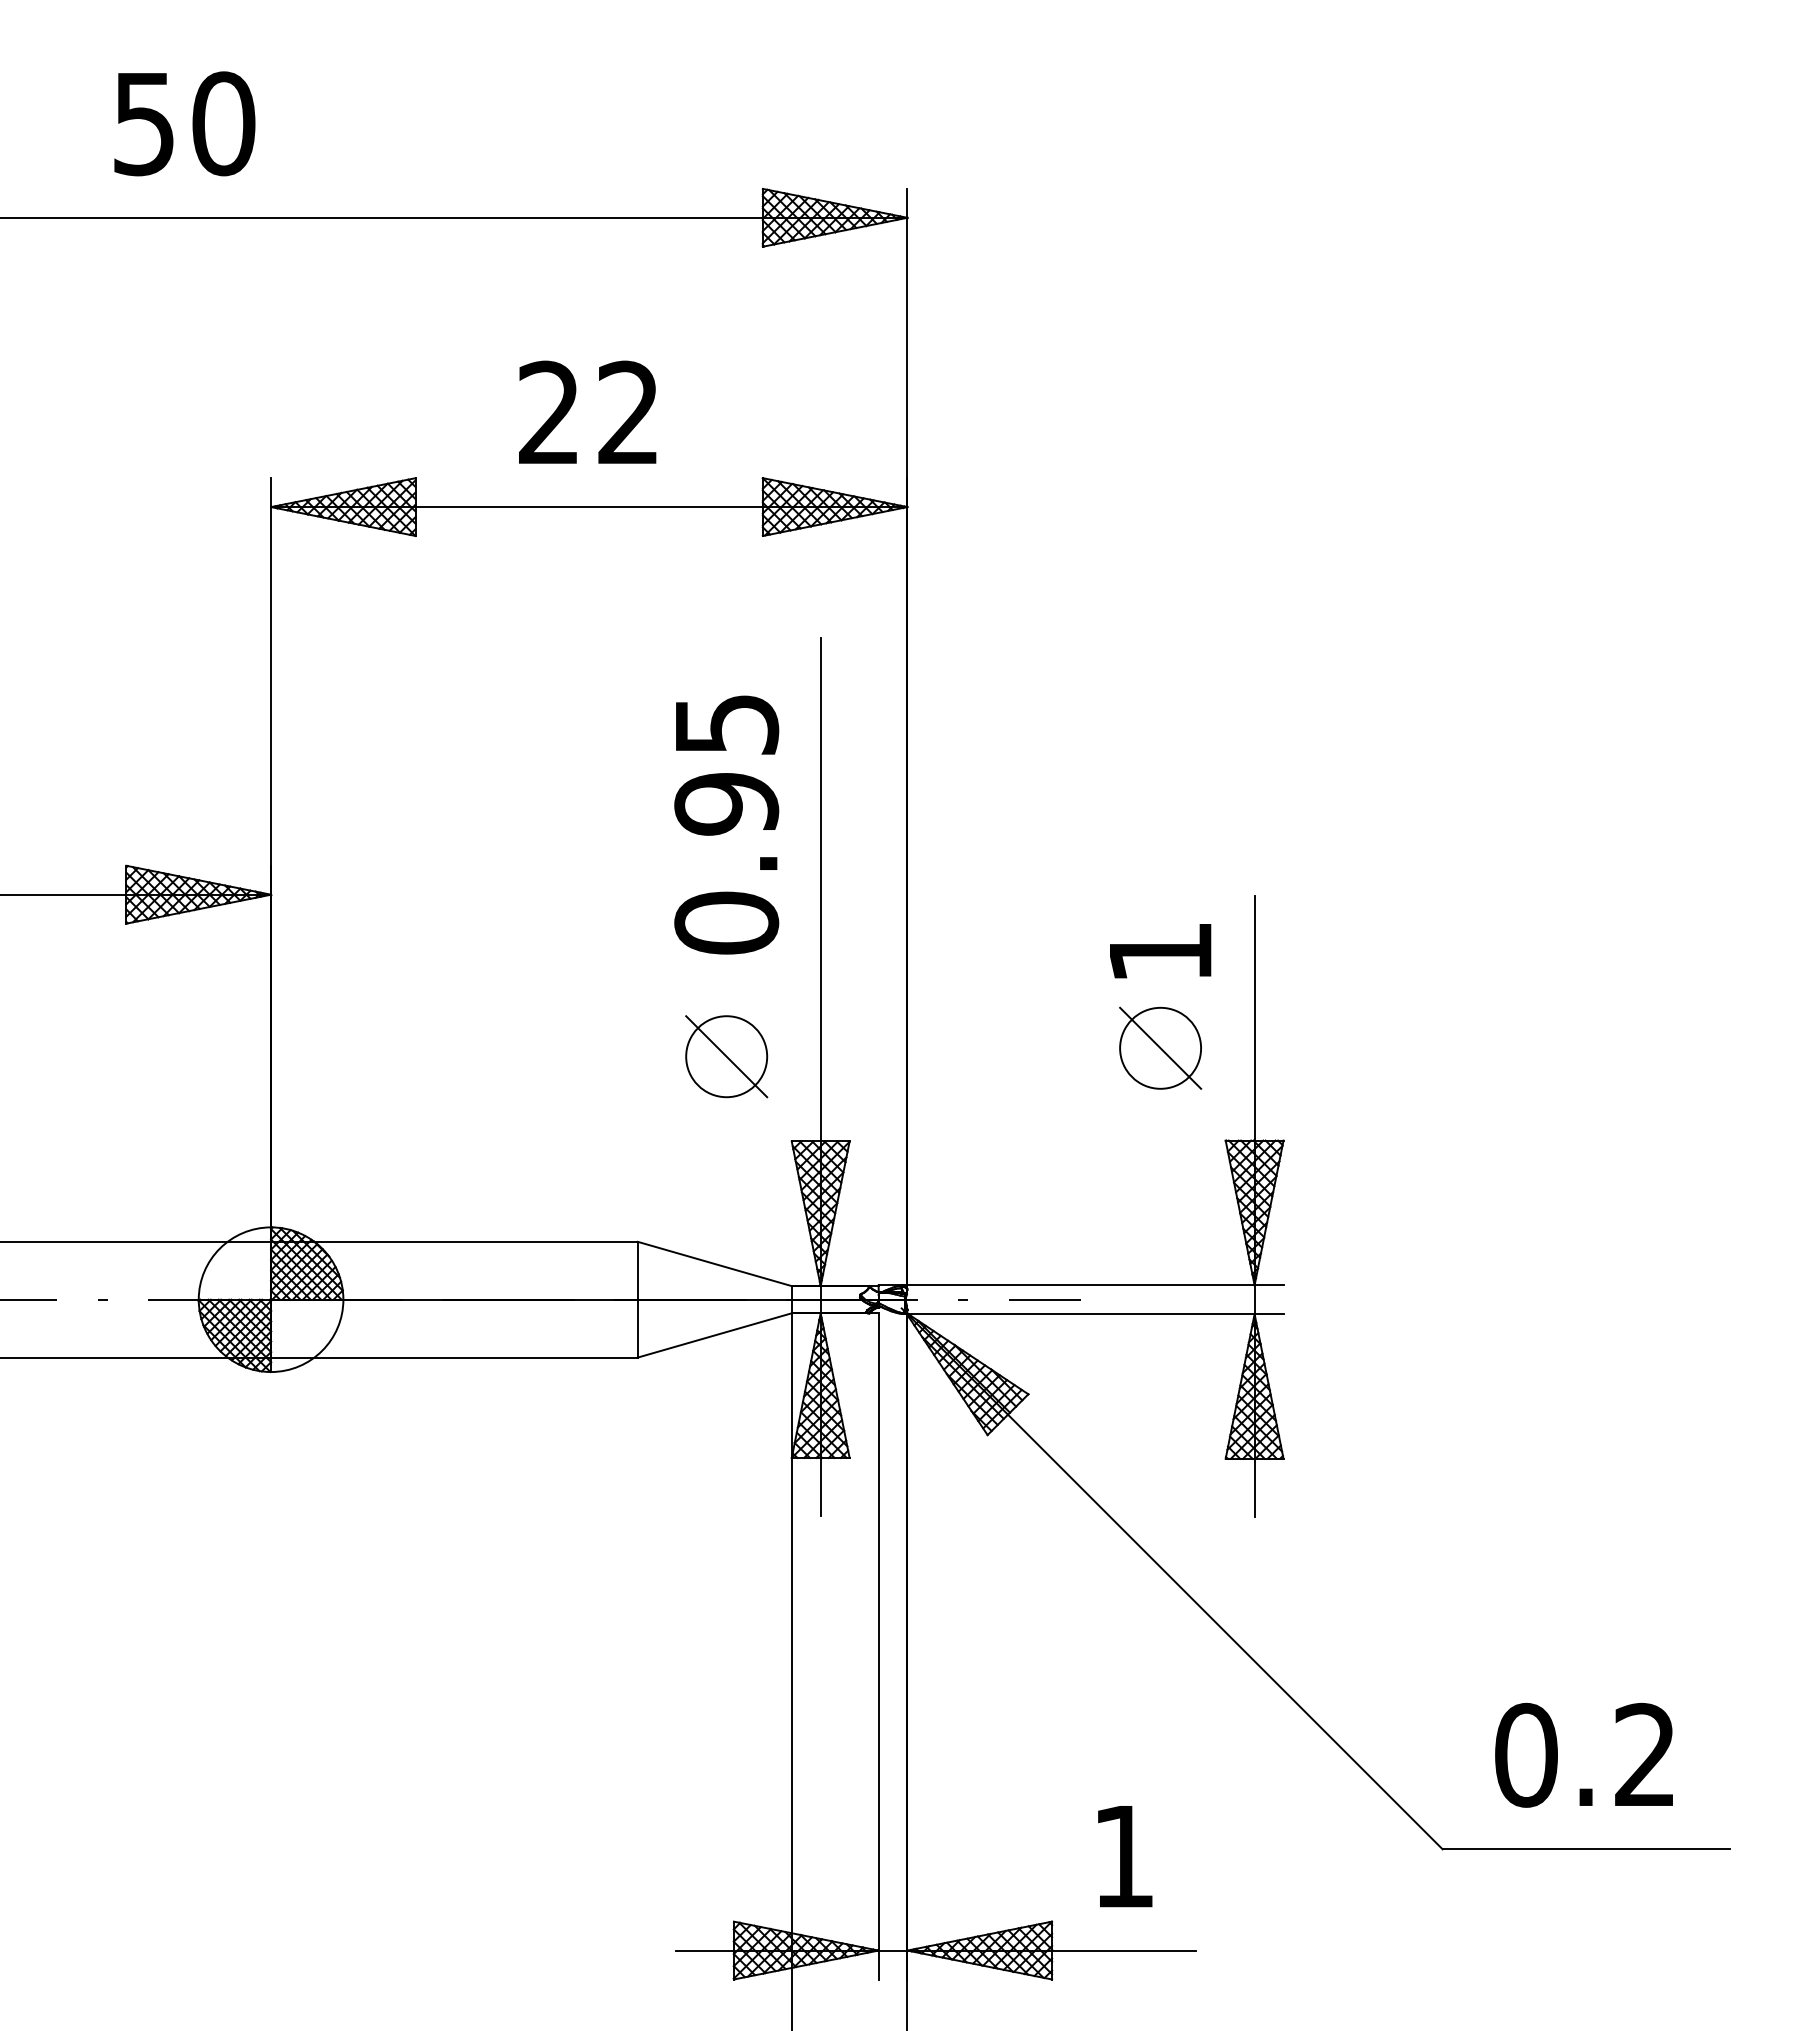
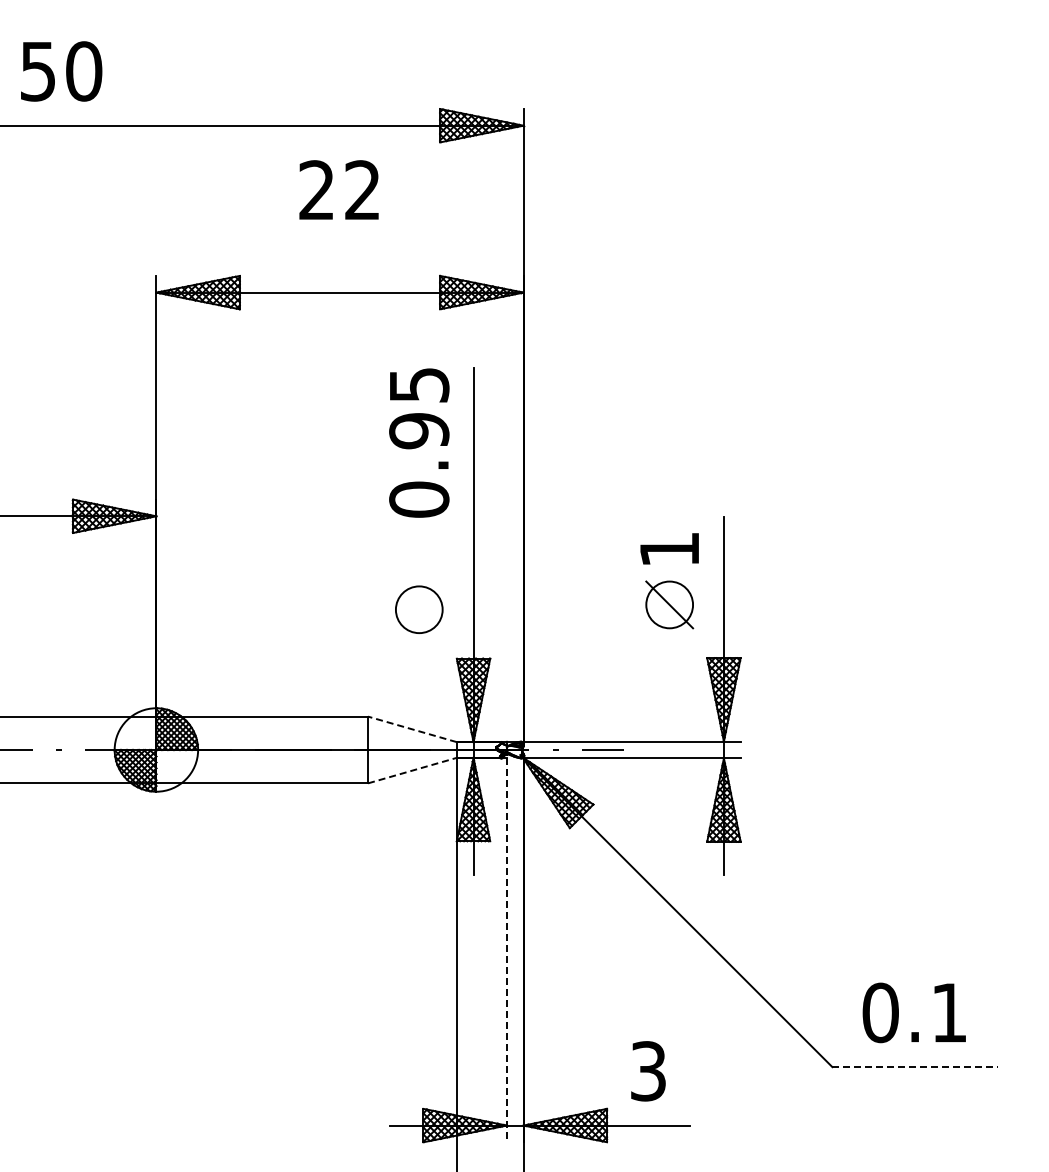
text: (184, 123) -> (61, 71), moved
text: (586, 411) -> (338, 189), moved
text: (727, 824) -> (419, 442), moved
line: (725, 1056) -> (418, 609), removed
line: (713, 1264) -> (411, 729), solid -> dashed
line: (714, 1335) -> (412, 770), solid -> dashed
line: (877, 1647) -> (506, 950), solid -> dashed
text: (1643, 1754) -> (948, 1012), 0.2 -> 0.1
line: (1586, 1849) -> (915, 1067), solid -> dashed
text: (1123, 1856) -> (648, 1071), 1 -> 3

